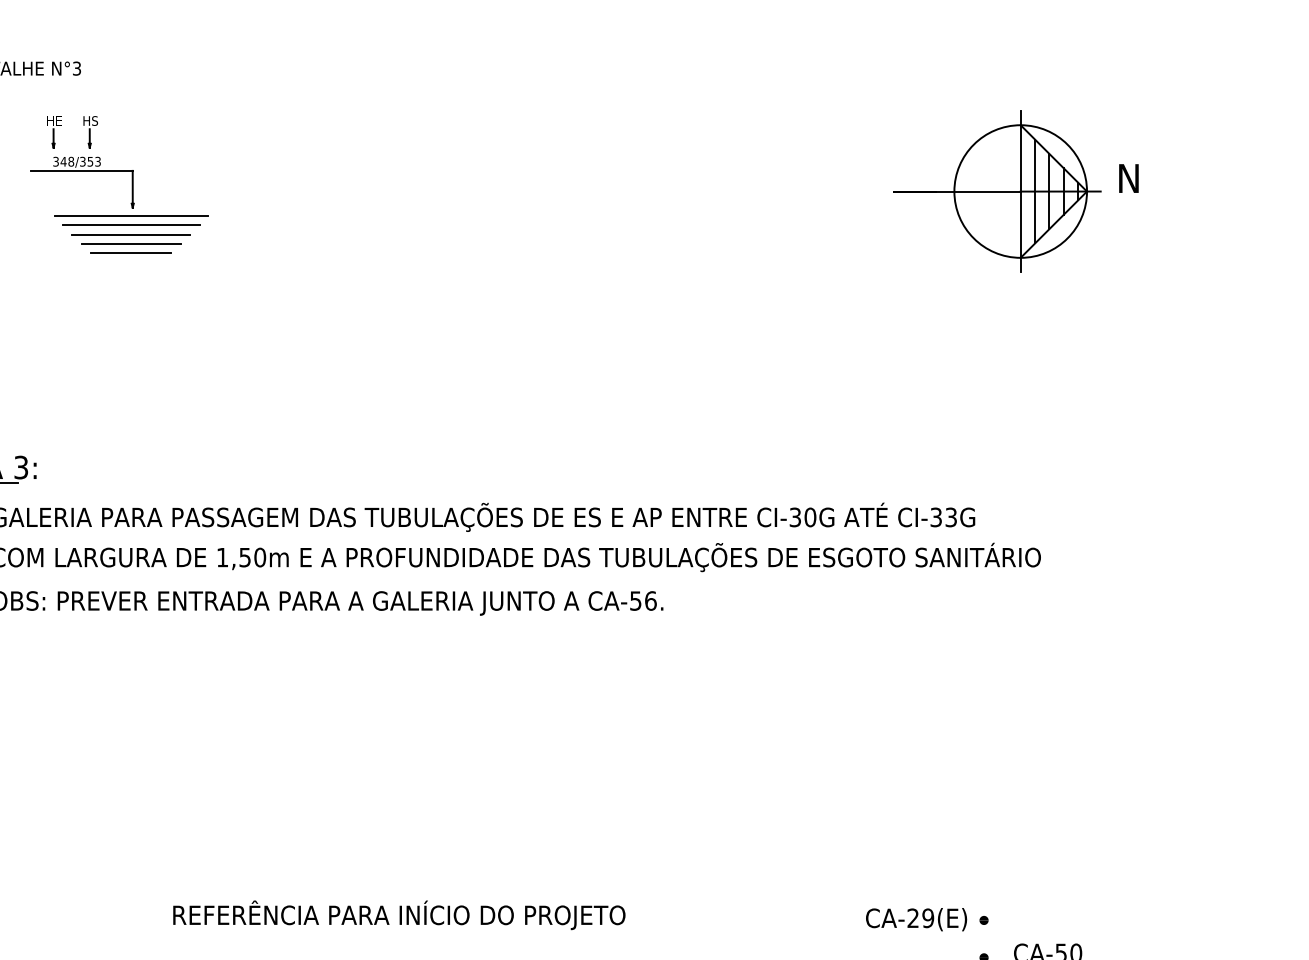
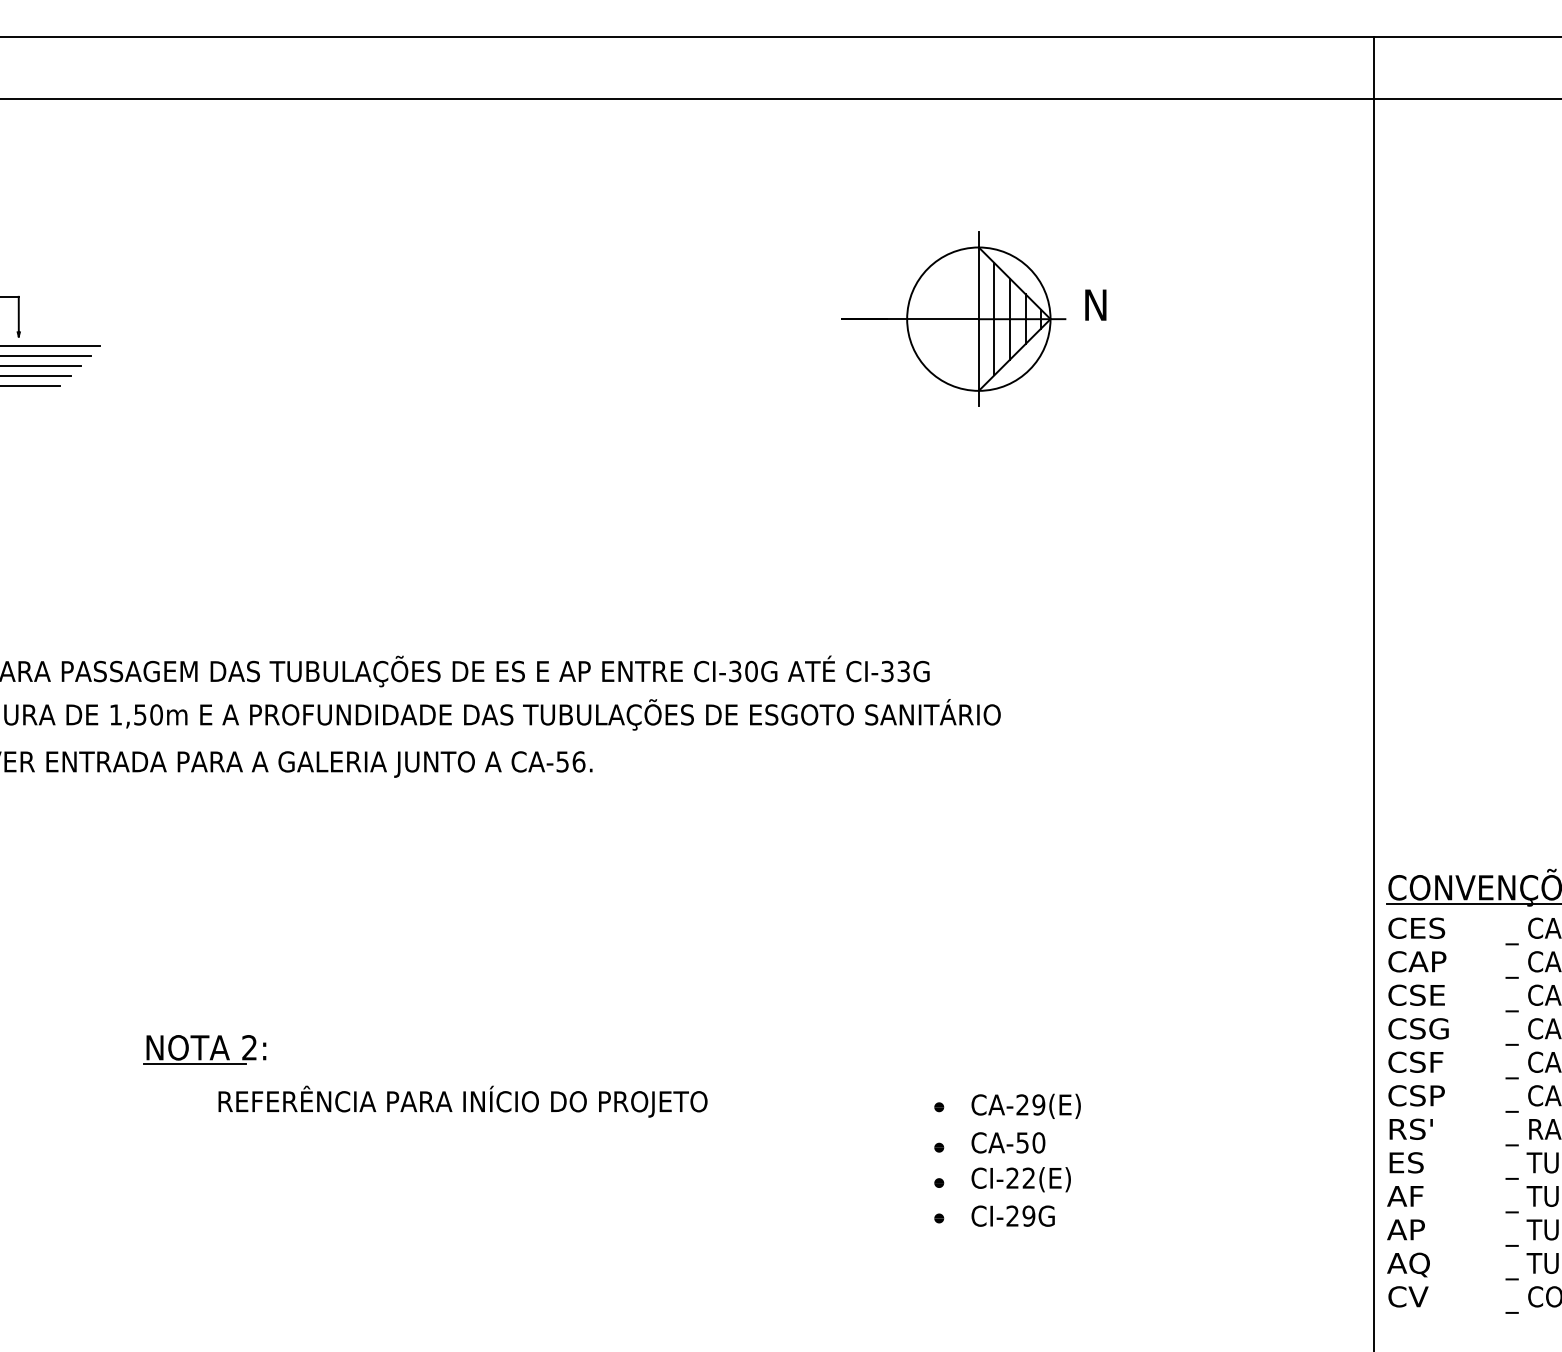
part: (304, 867) -> (204, 1049), added
text: (398, 915) -> (462, 1101), moved
text: (915, 918) -> (1025, 1105), moved

